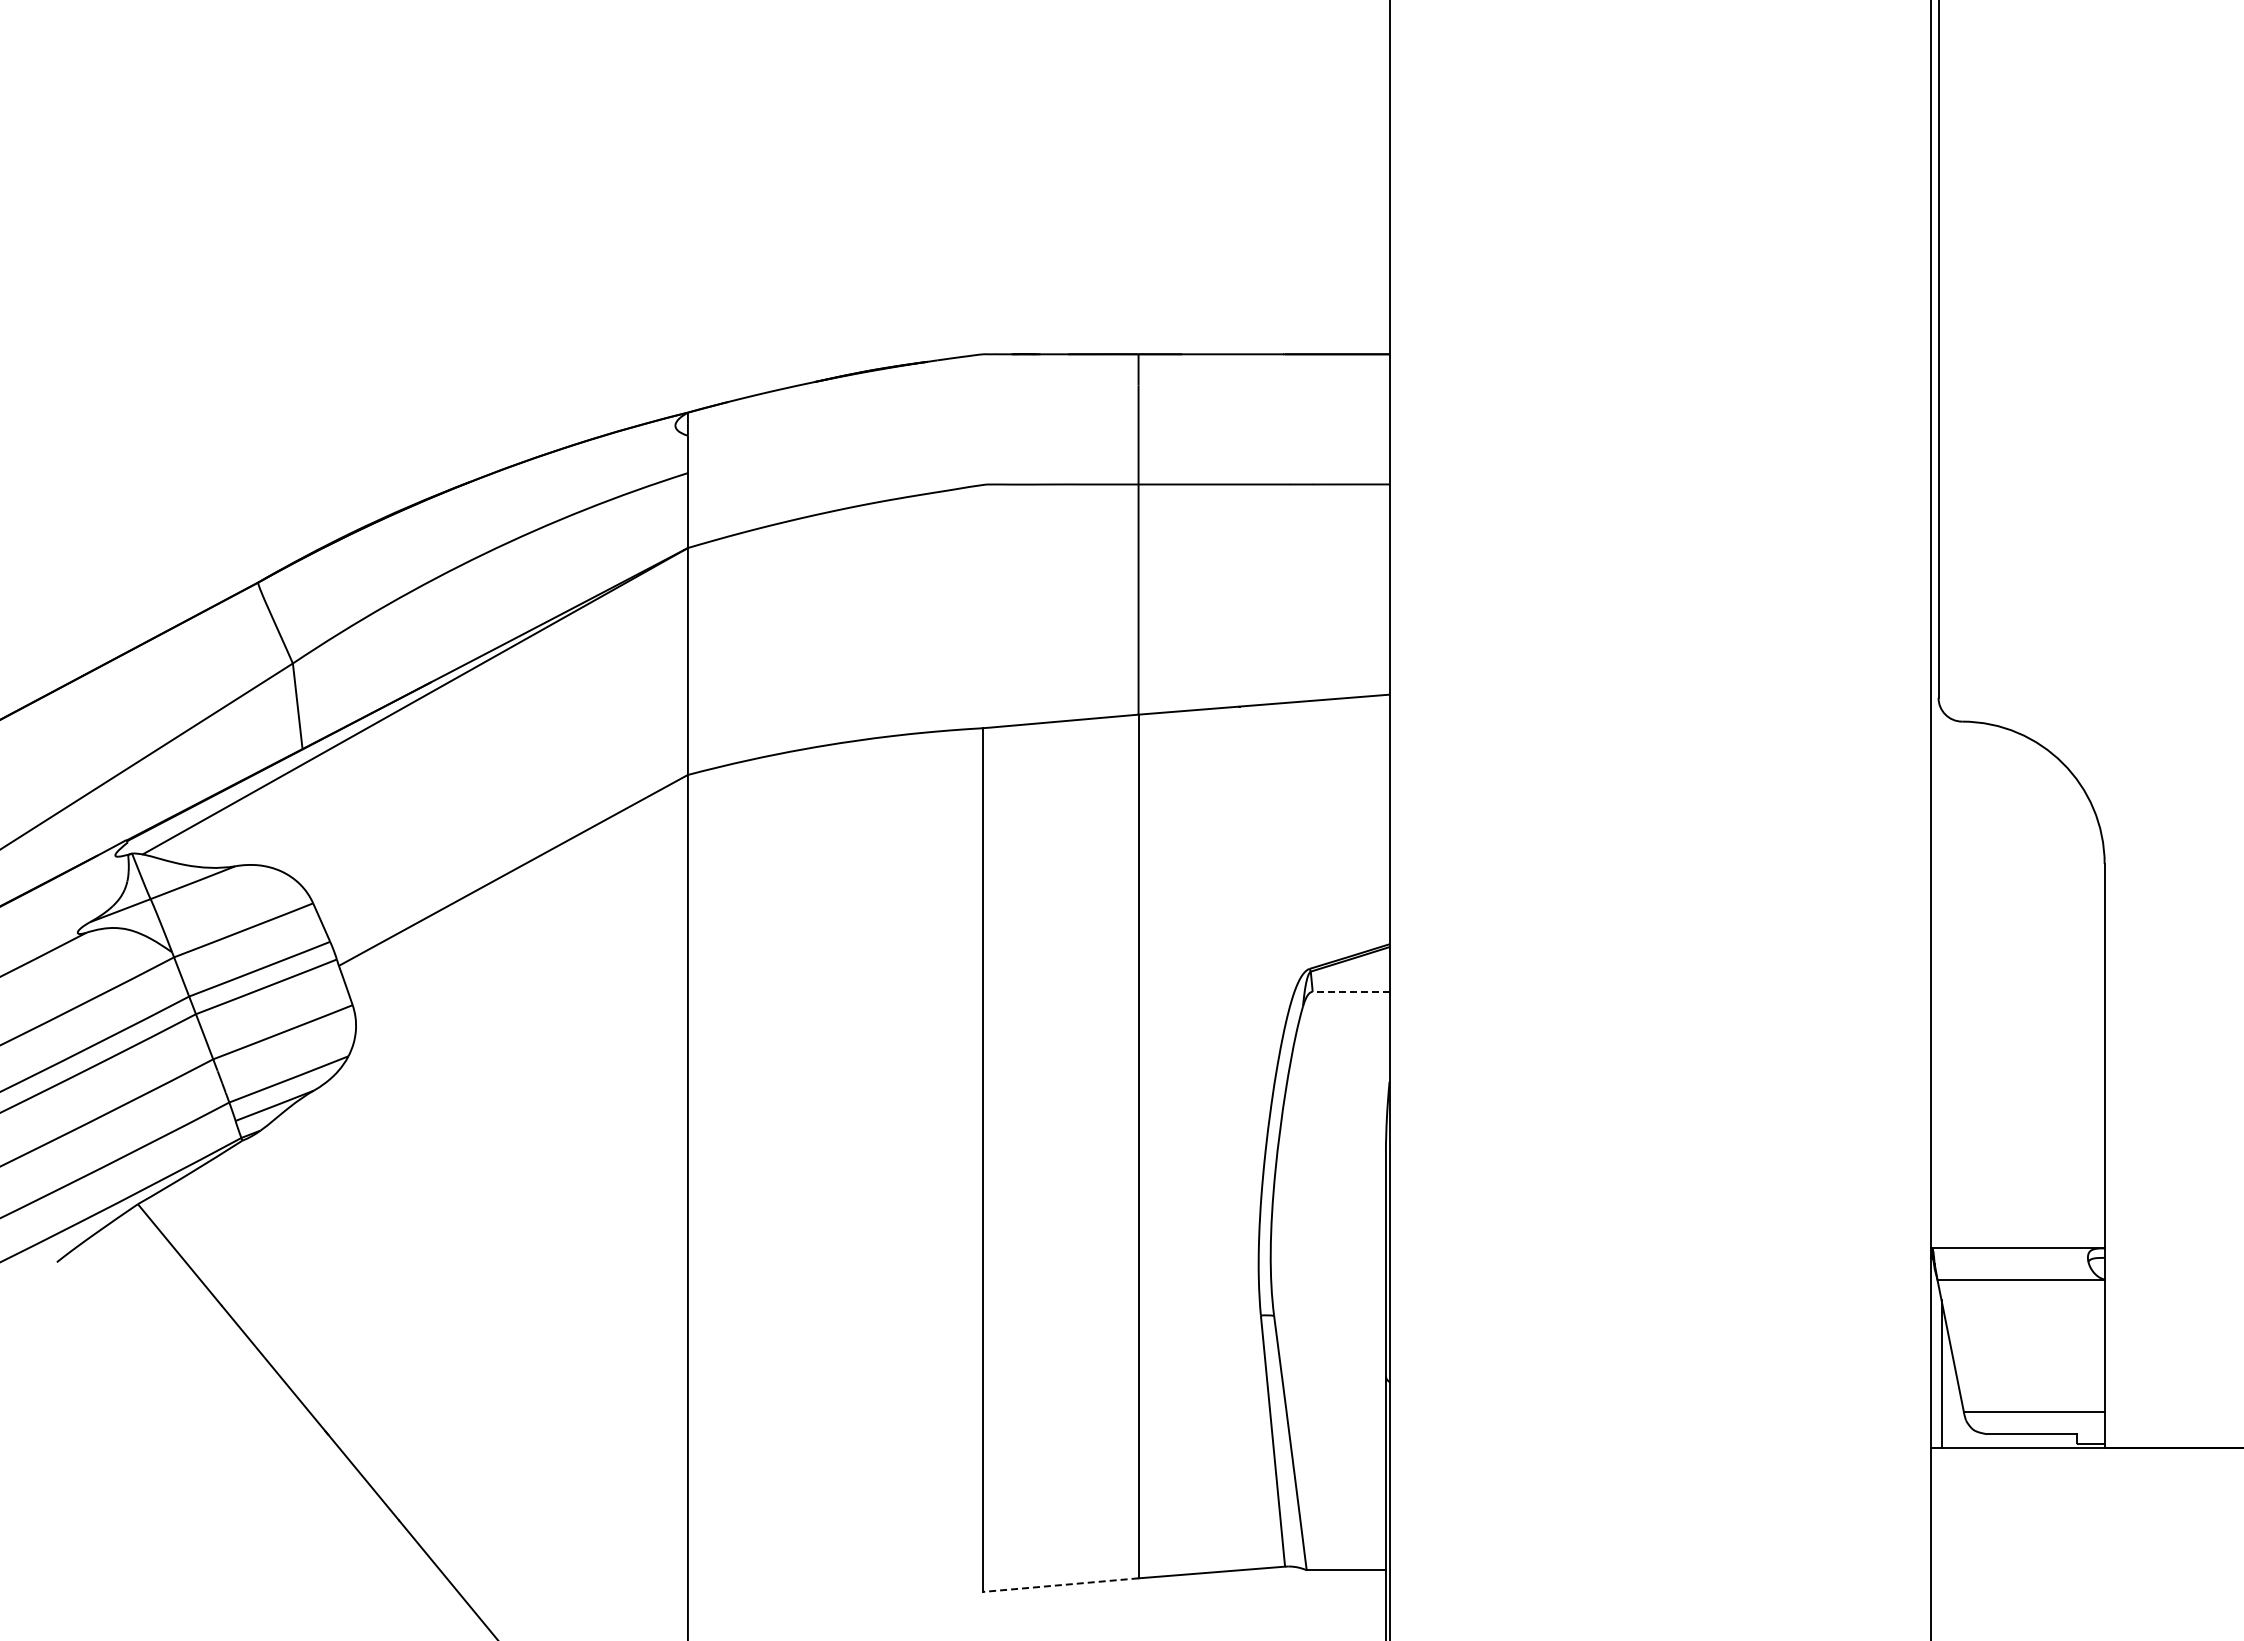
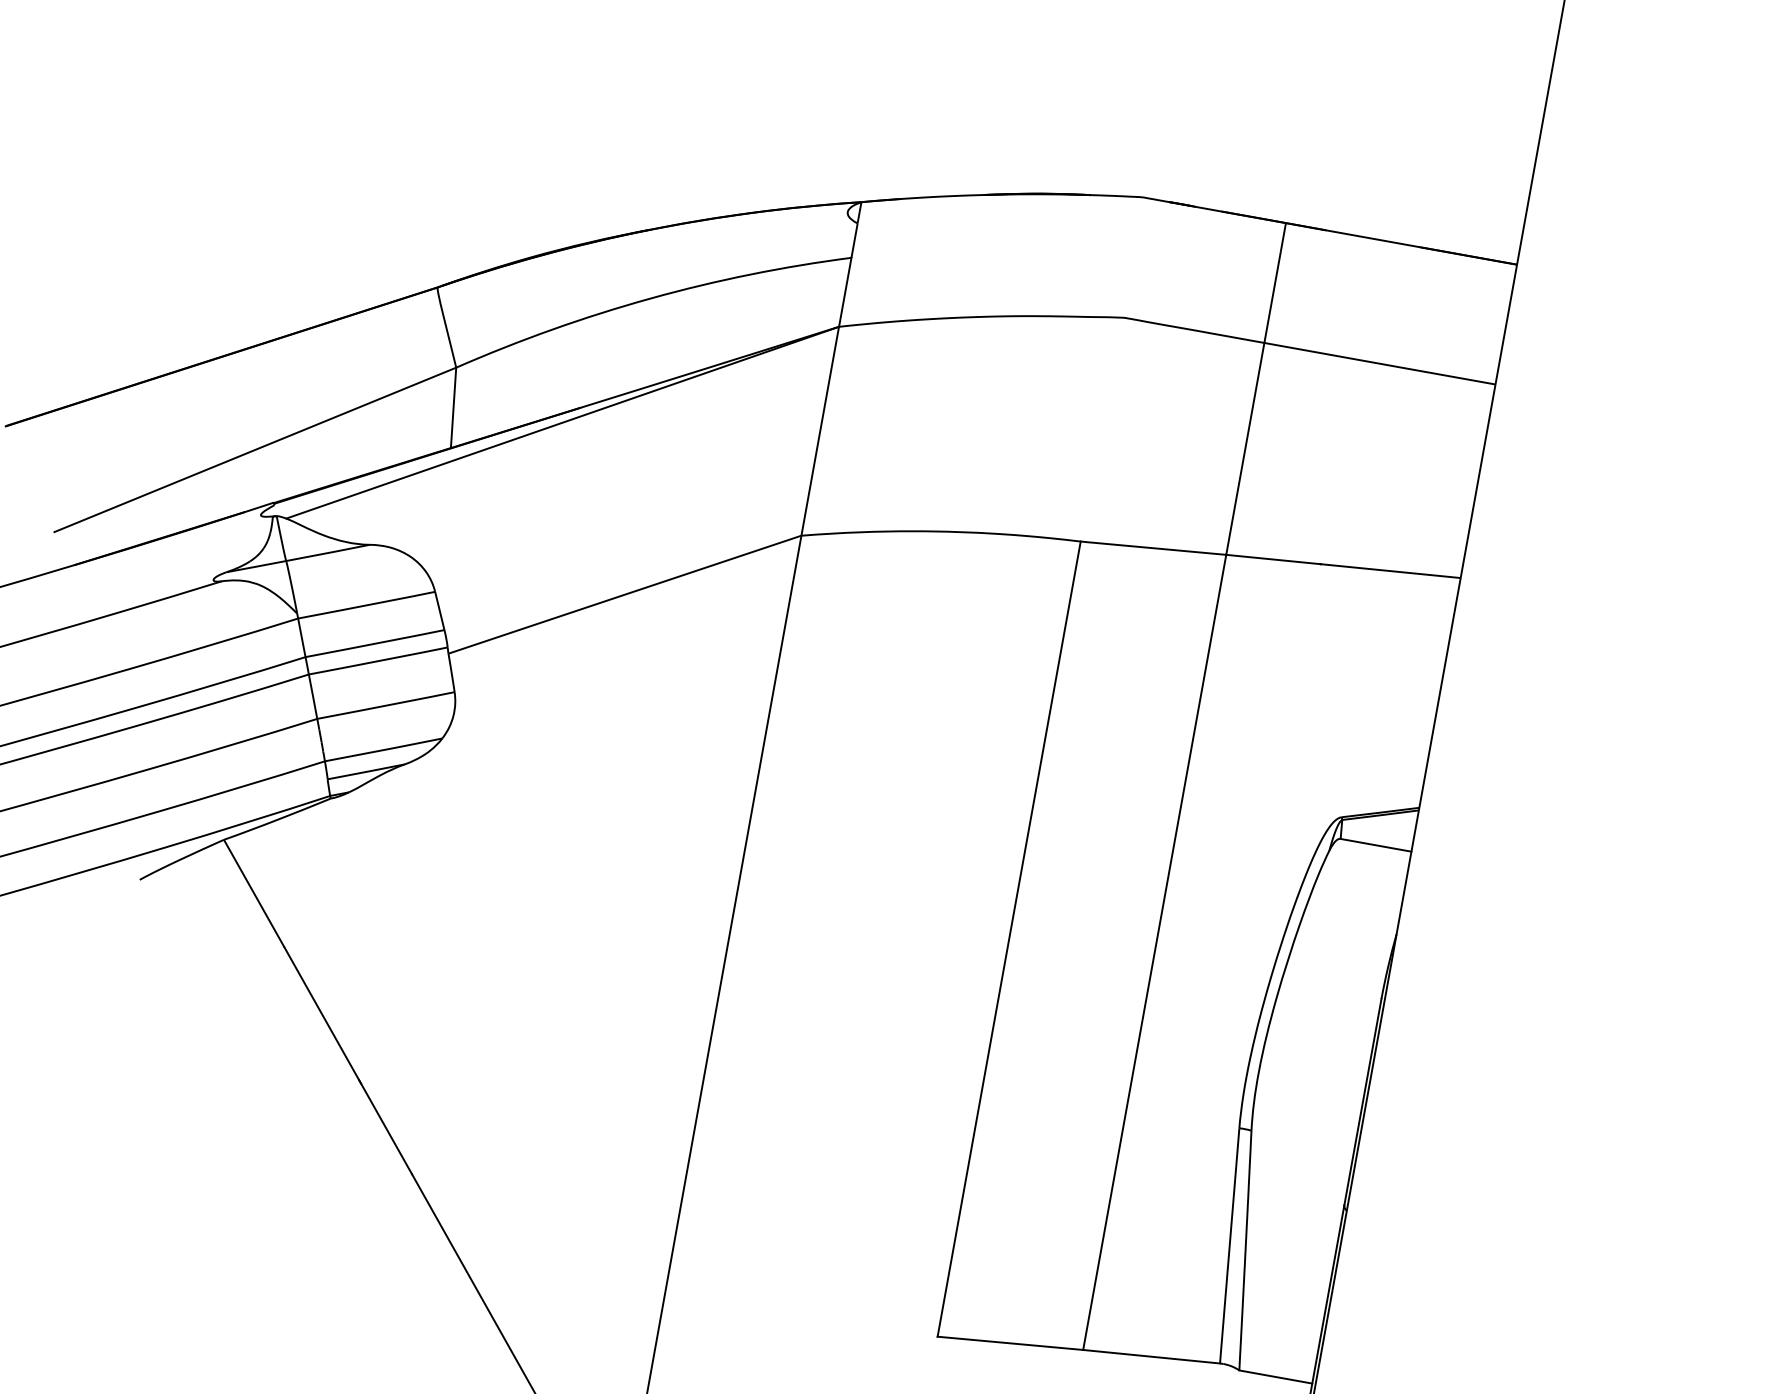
line: (1350, 991) -> (1375, 844), dashed -> solid
line: (1060, 1585) -> (1010, 1343), dashed -> solid

